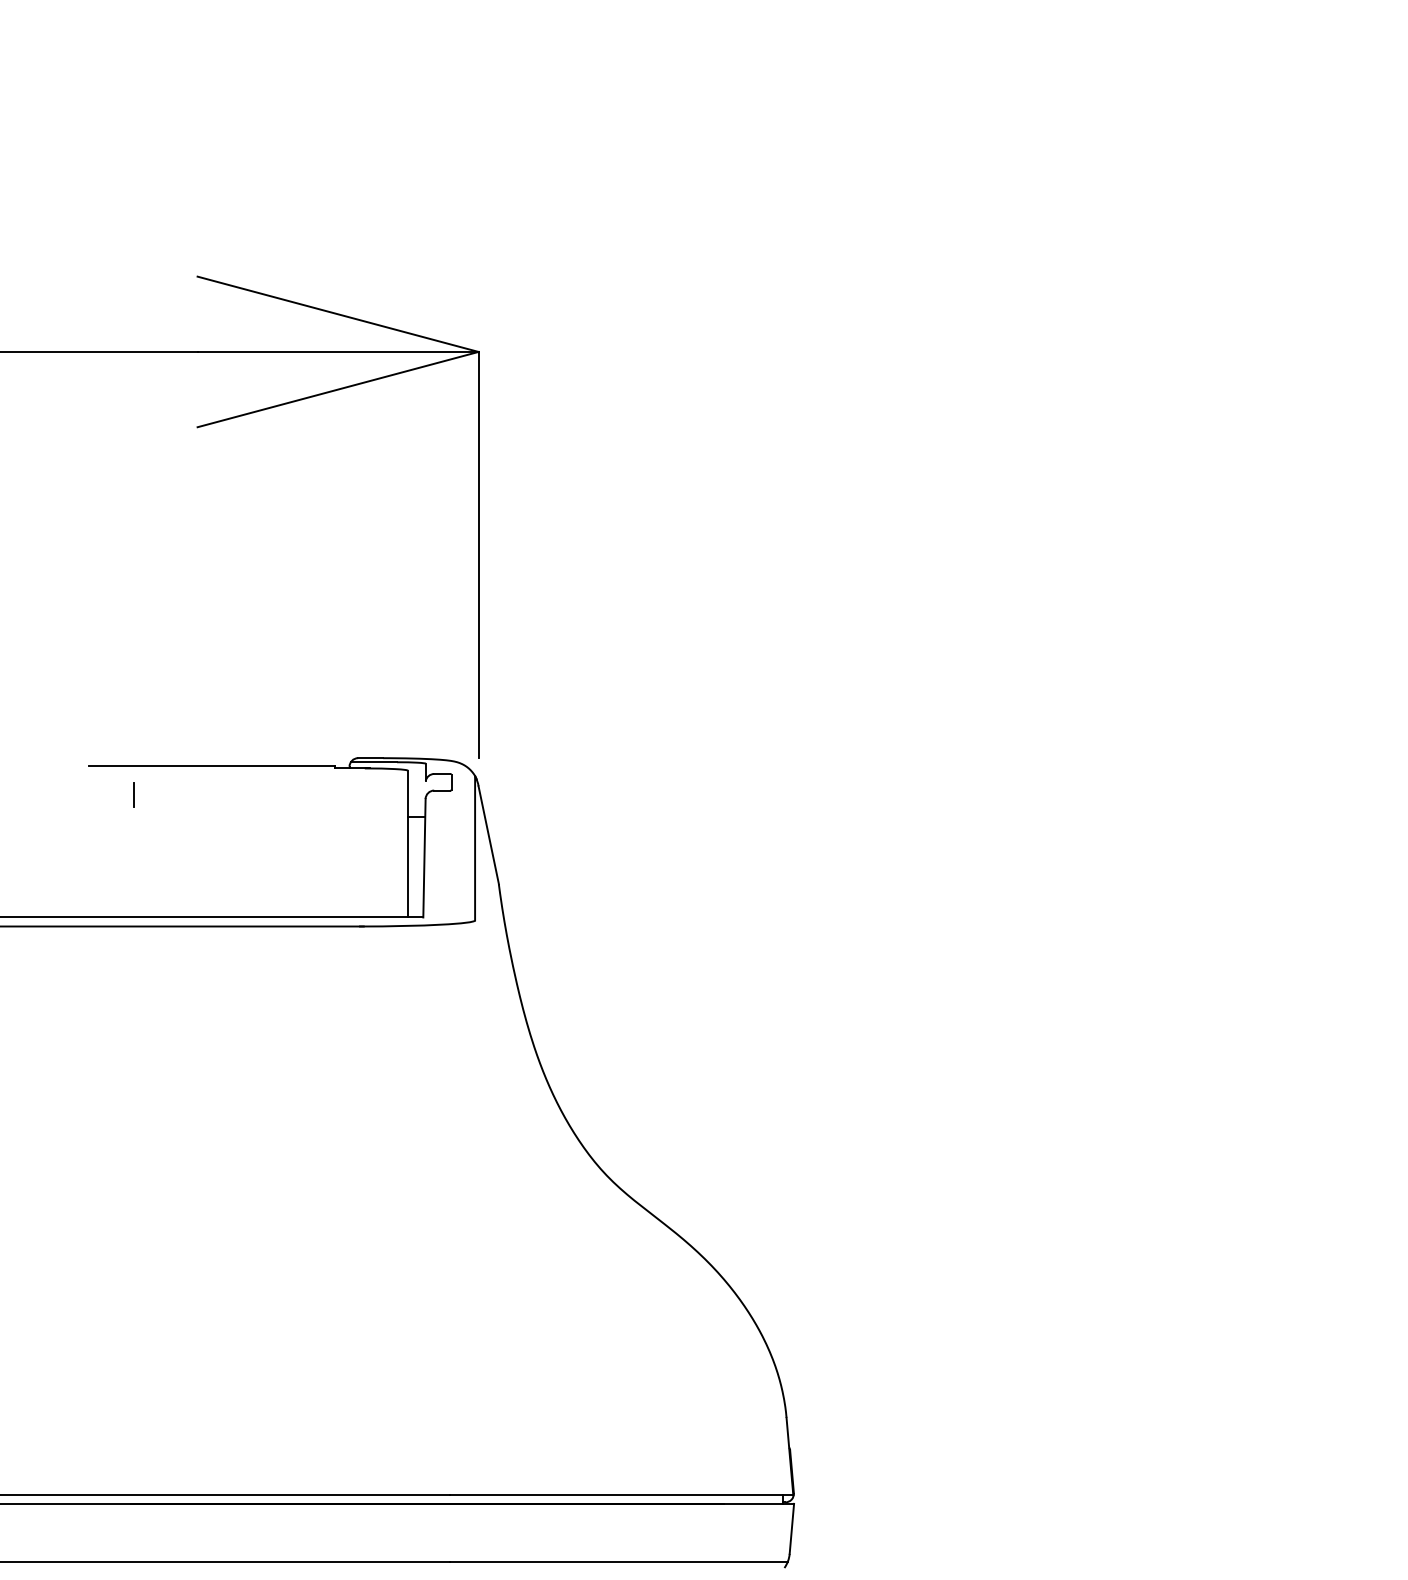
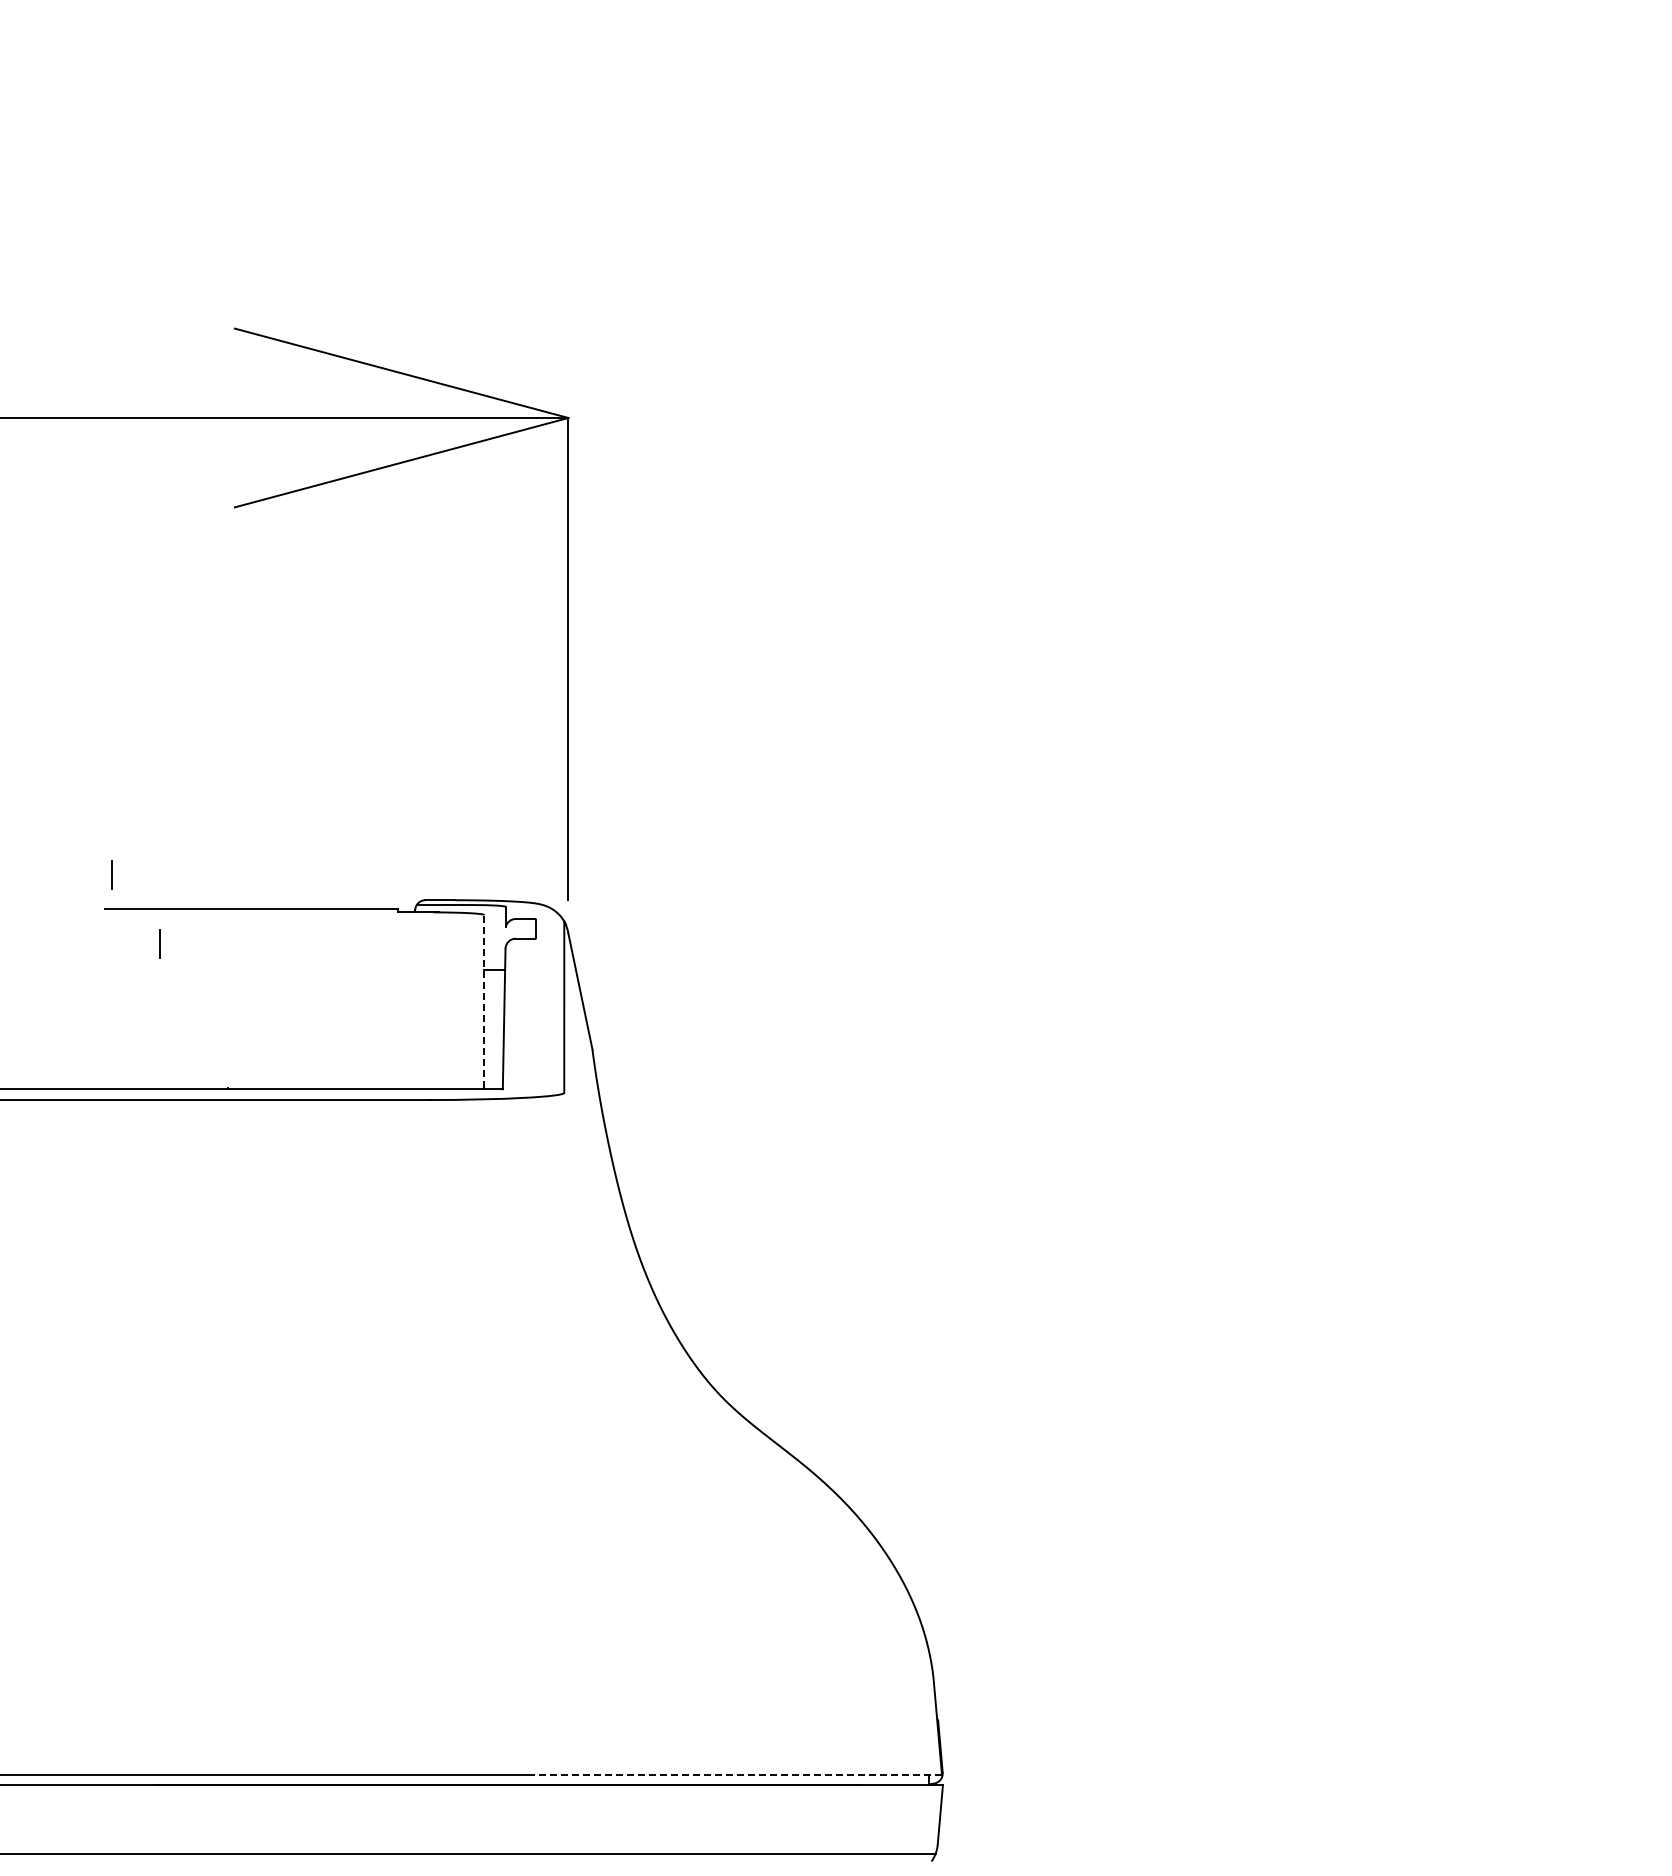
line: (93, 736) -> (111, 874), added
line: (407, 843) -> (484, 1001), solid -> dashed
line: (621, 1495) -> (738, 1775), solid -> dashed

